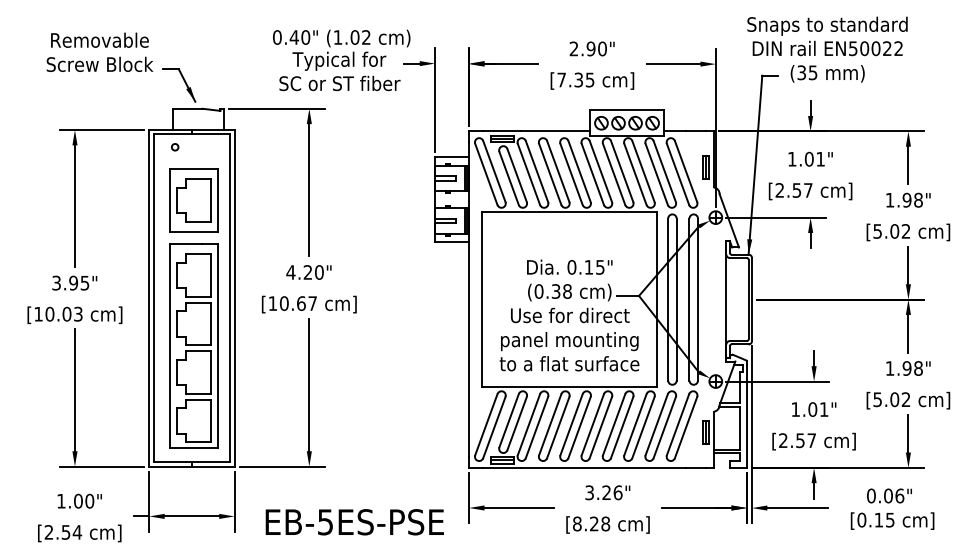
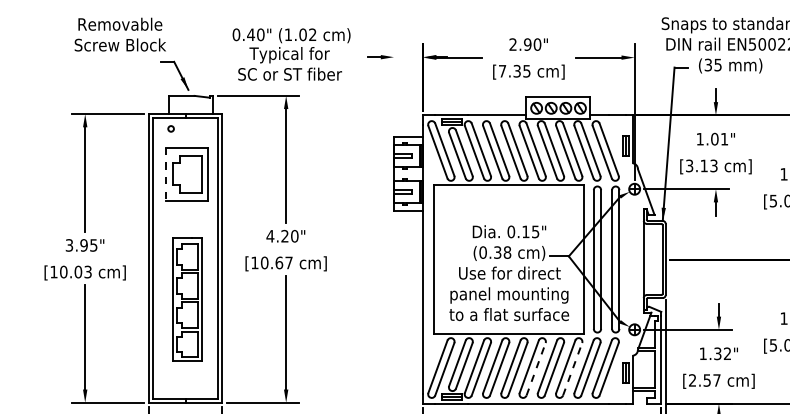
text: (99, 51) -> (119, 33), moved
text: (341, 60) -> (291, 54), moved
line: (435, 99) -> (394, 87), removed
text: (793, 190) -> (701, 165), [2.57 -> [3.13
line: (169, 200) -> (166, 174), solid -> dashed
part: (193, 345) -> (186, 298), size x0.7
text: (818, 409) -> (722, 353), 1.01" -> 1.32"
line: (600, 427) -> (535, 369), solid -> dashed
line: (643, 427) -> (572, 369), solid -> dashed

